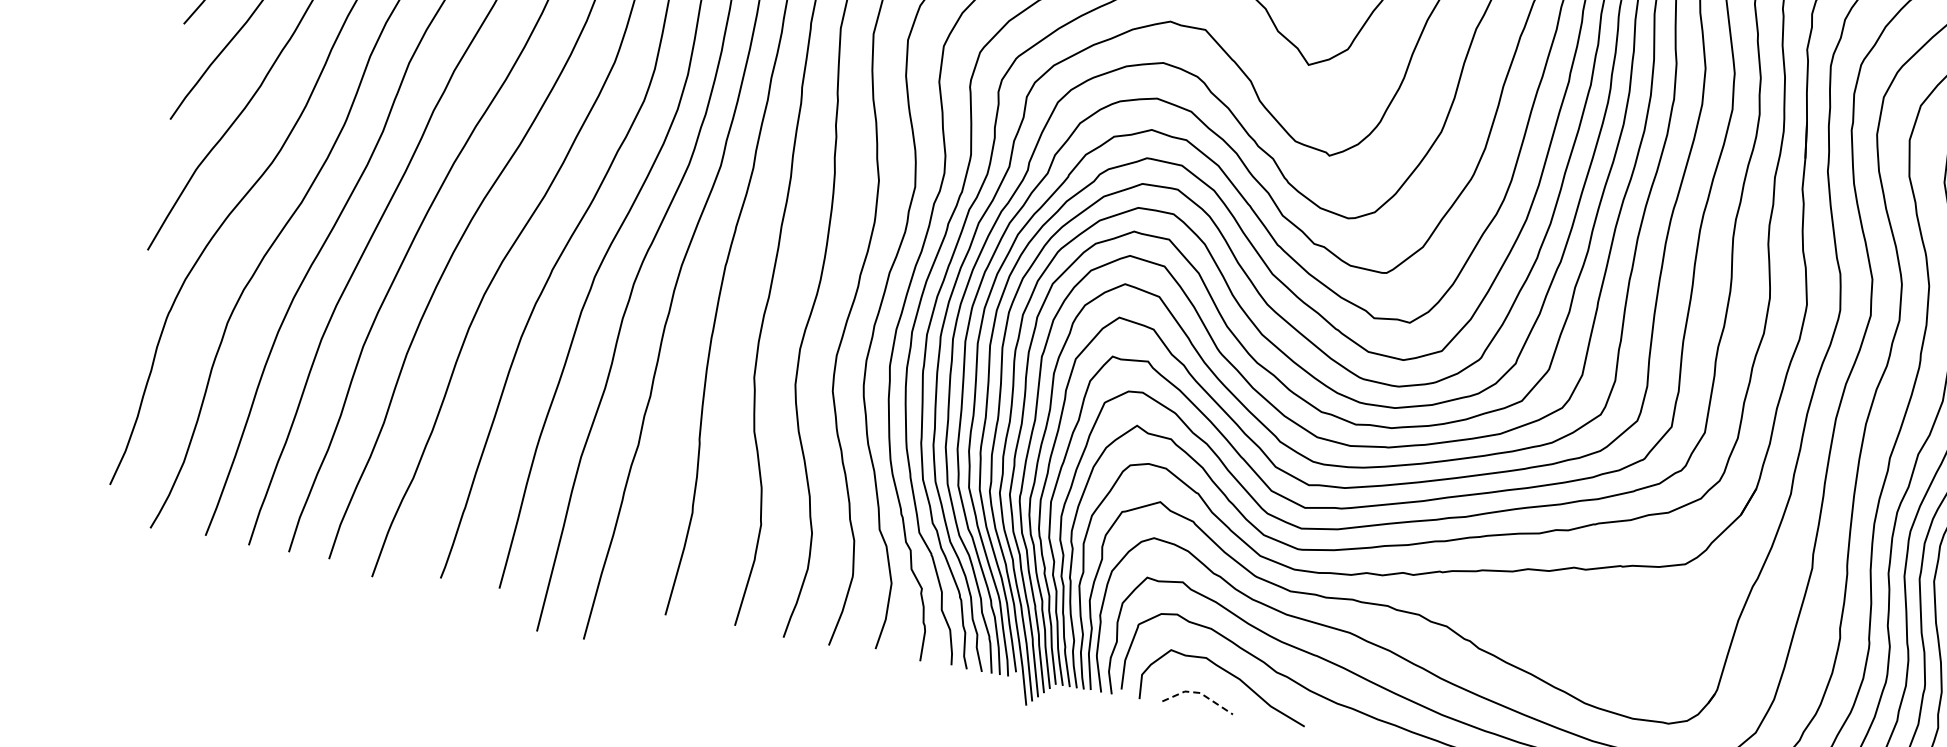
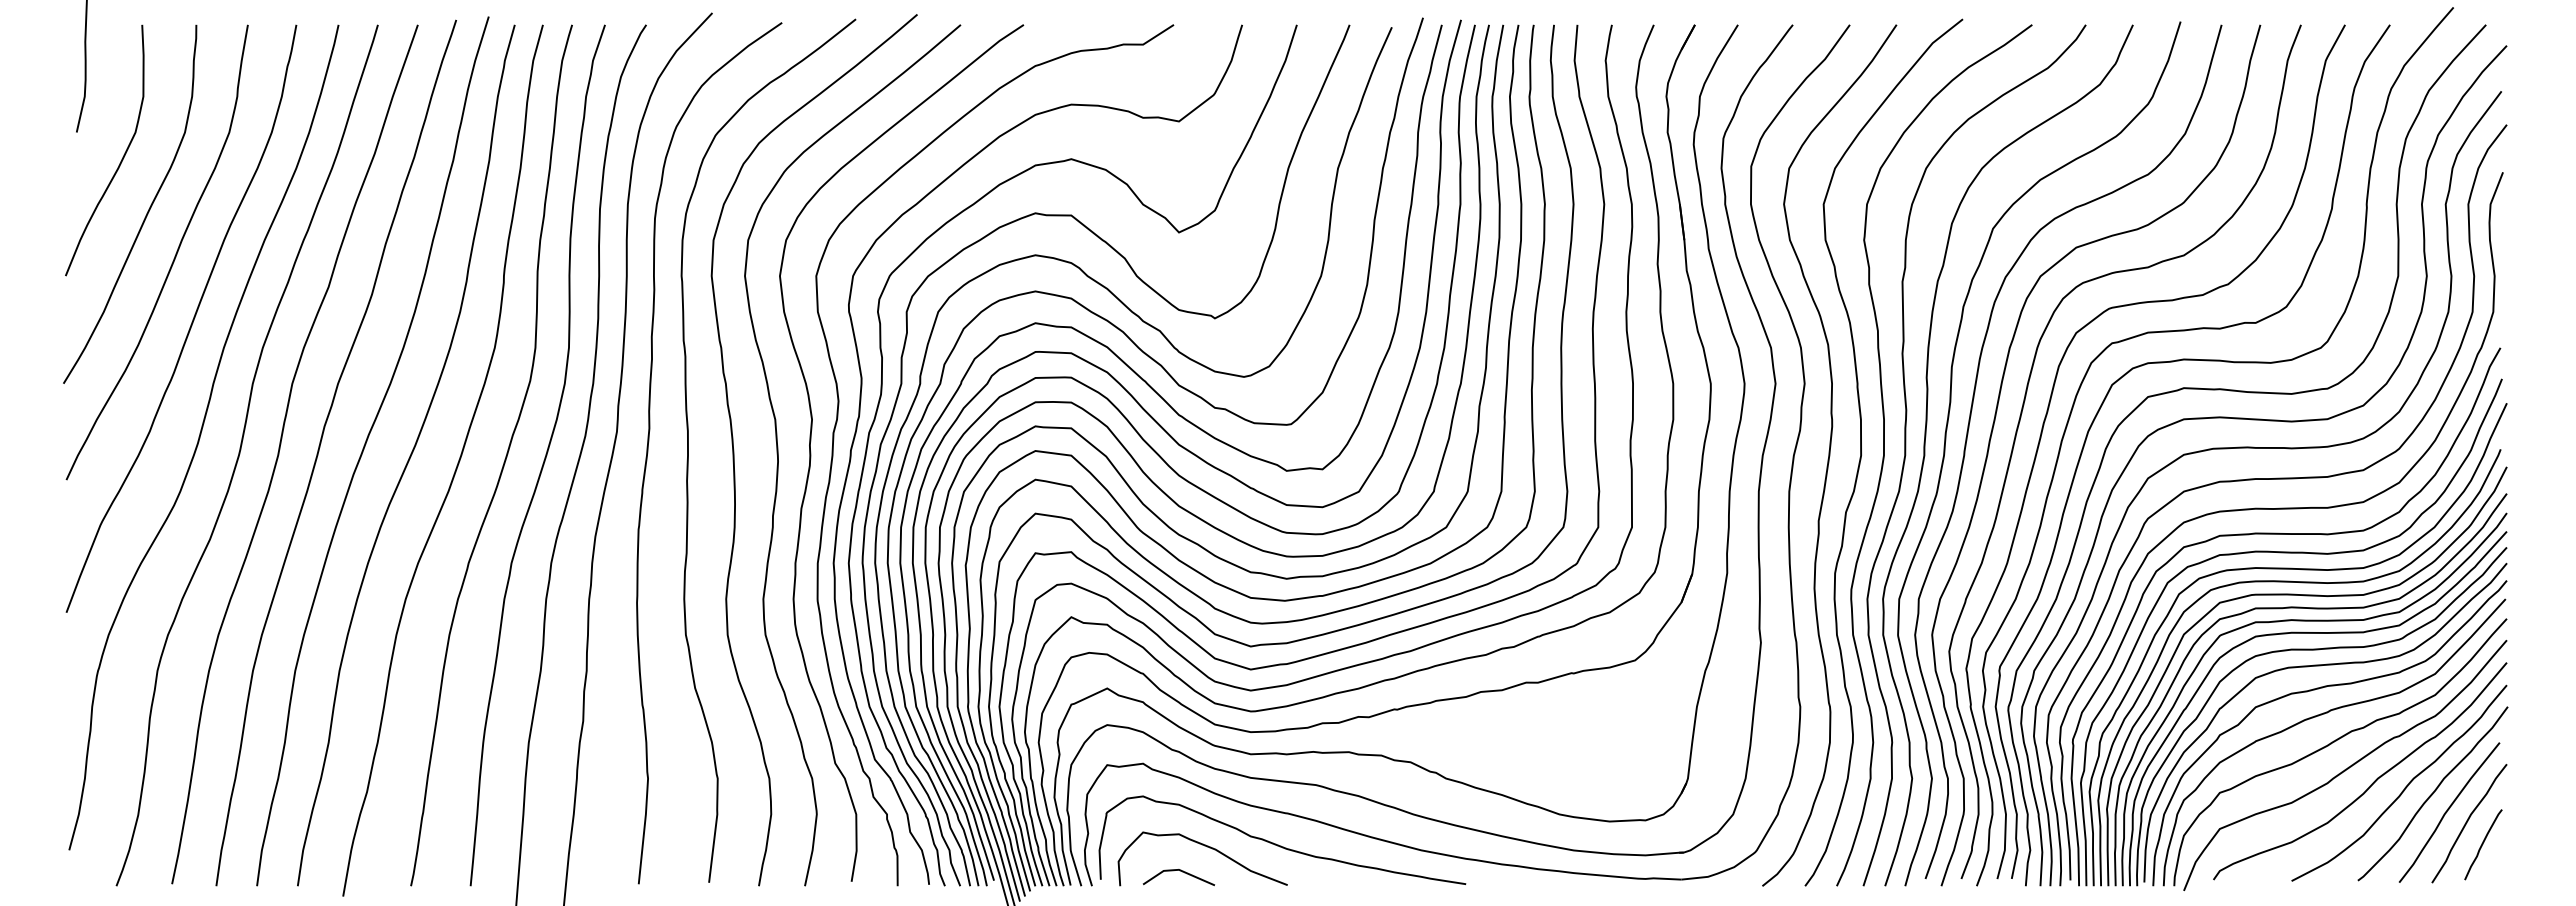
line: (1200, 692) -> (1179, 869), dashed -> solid

